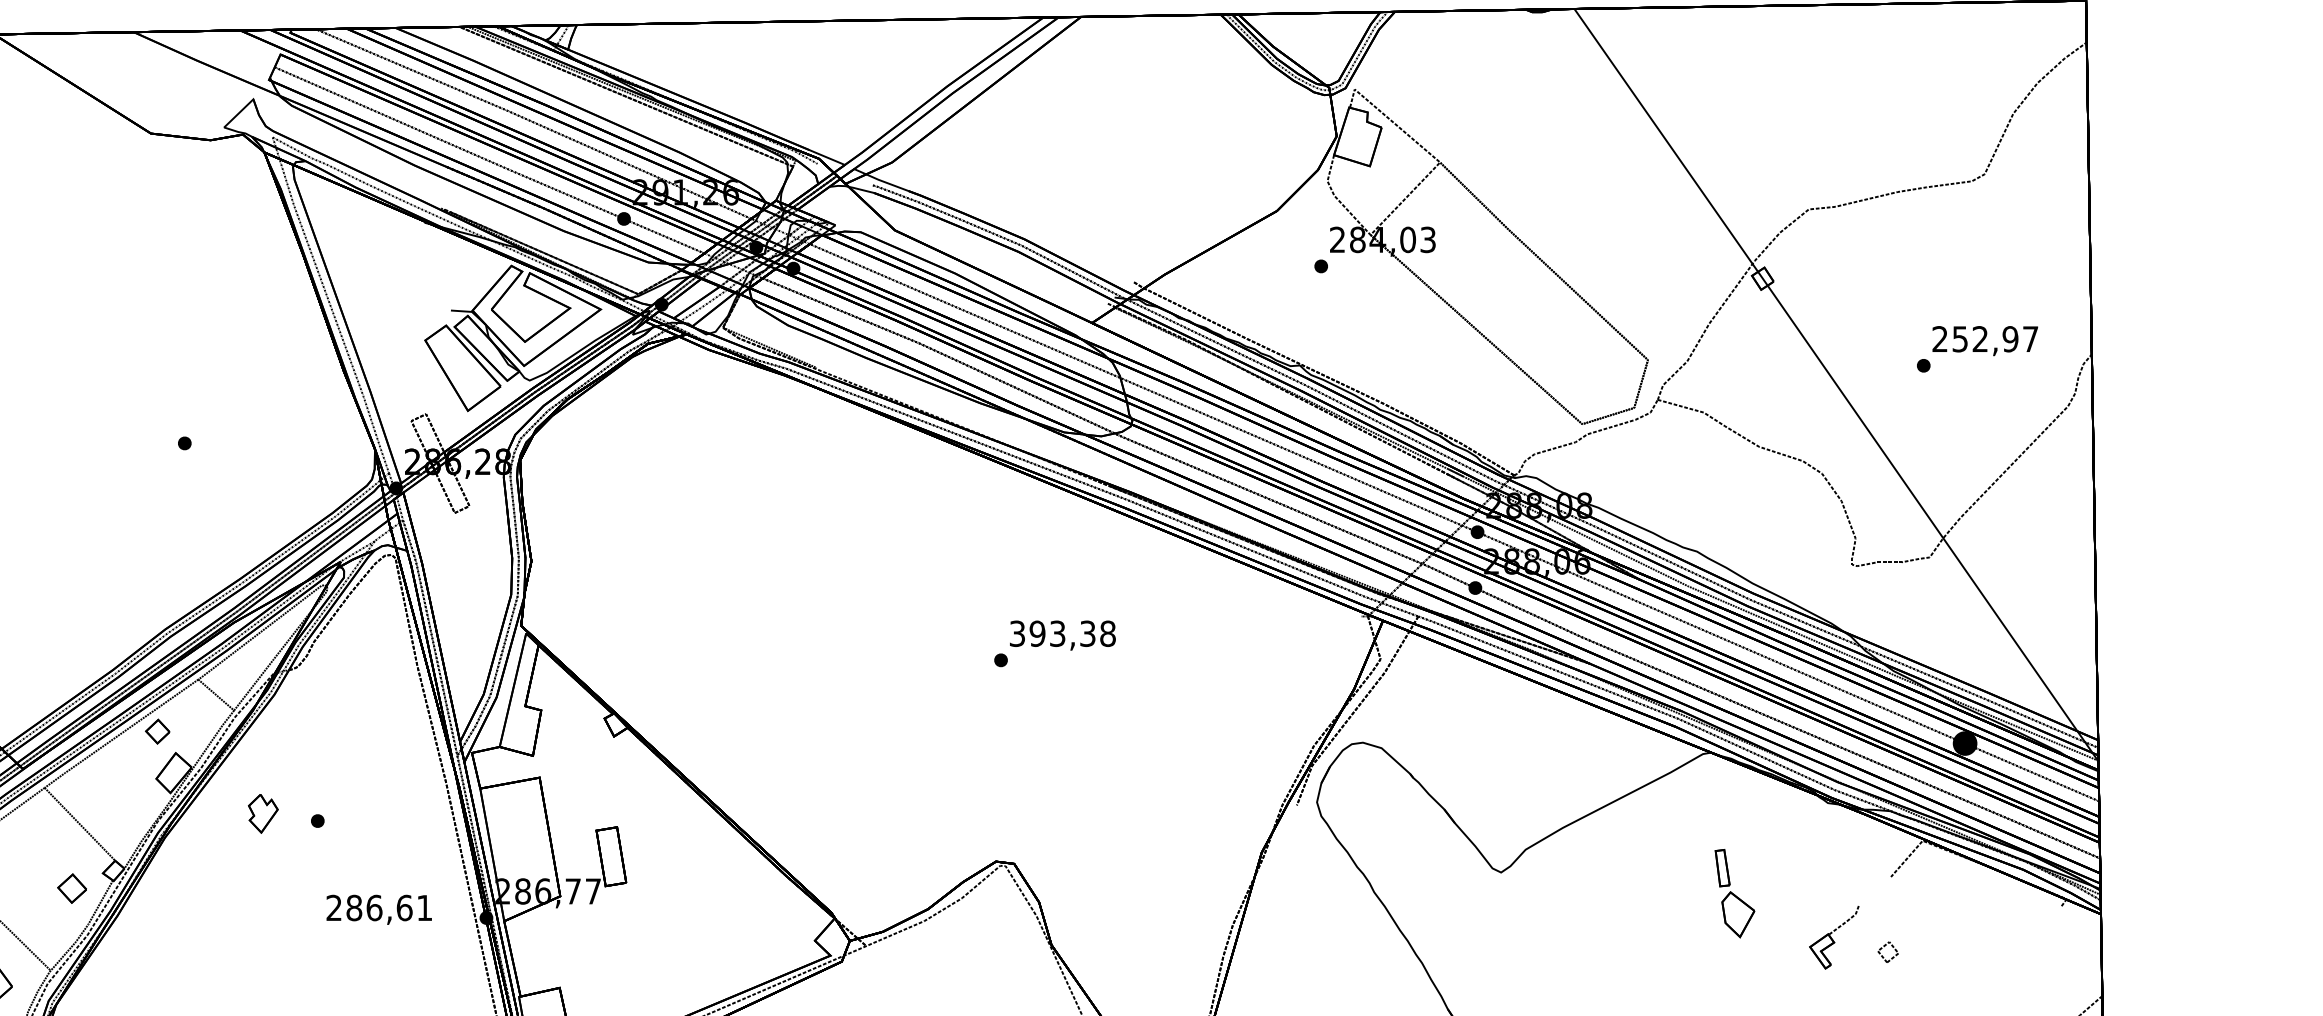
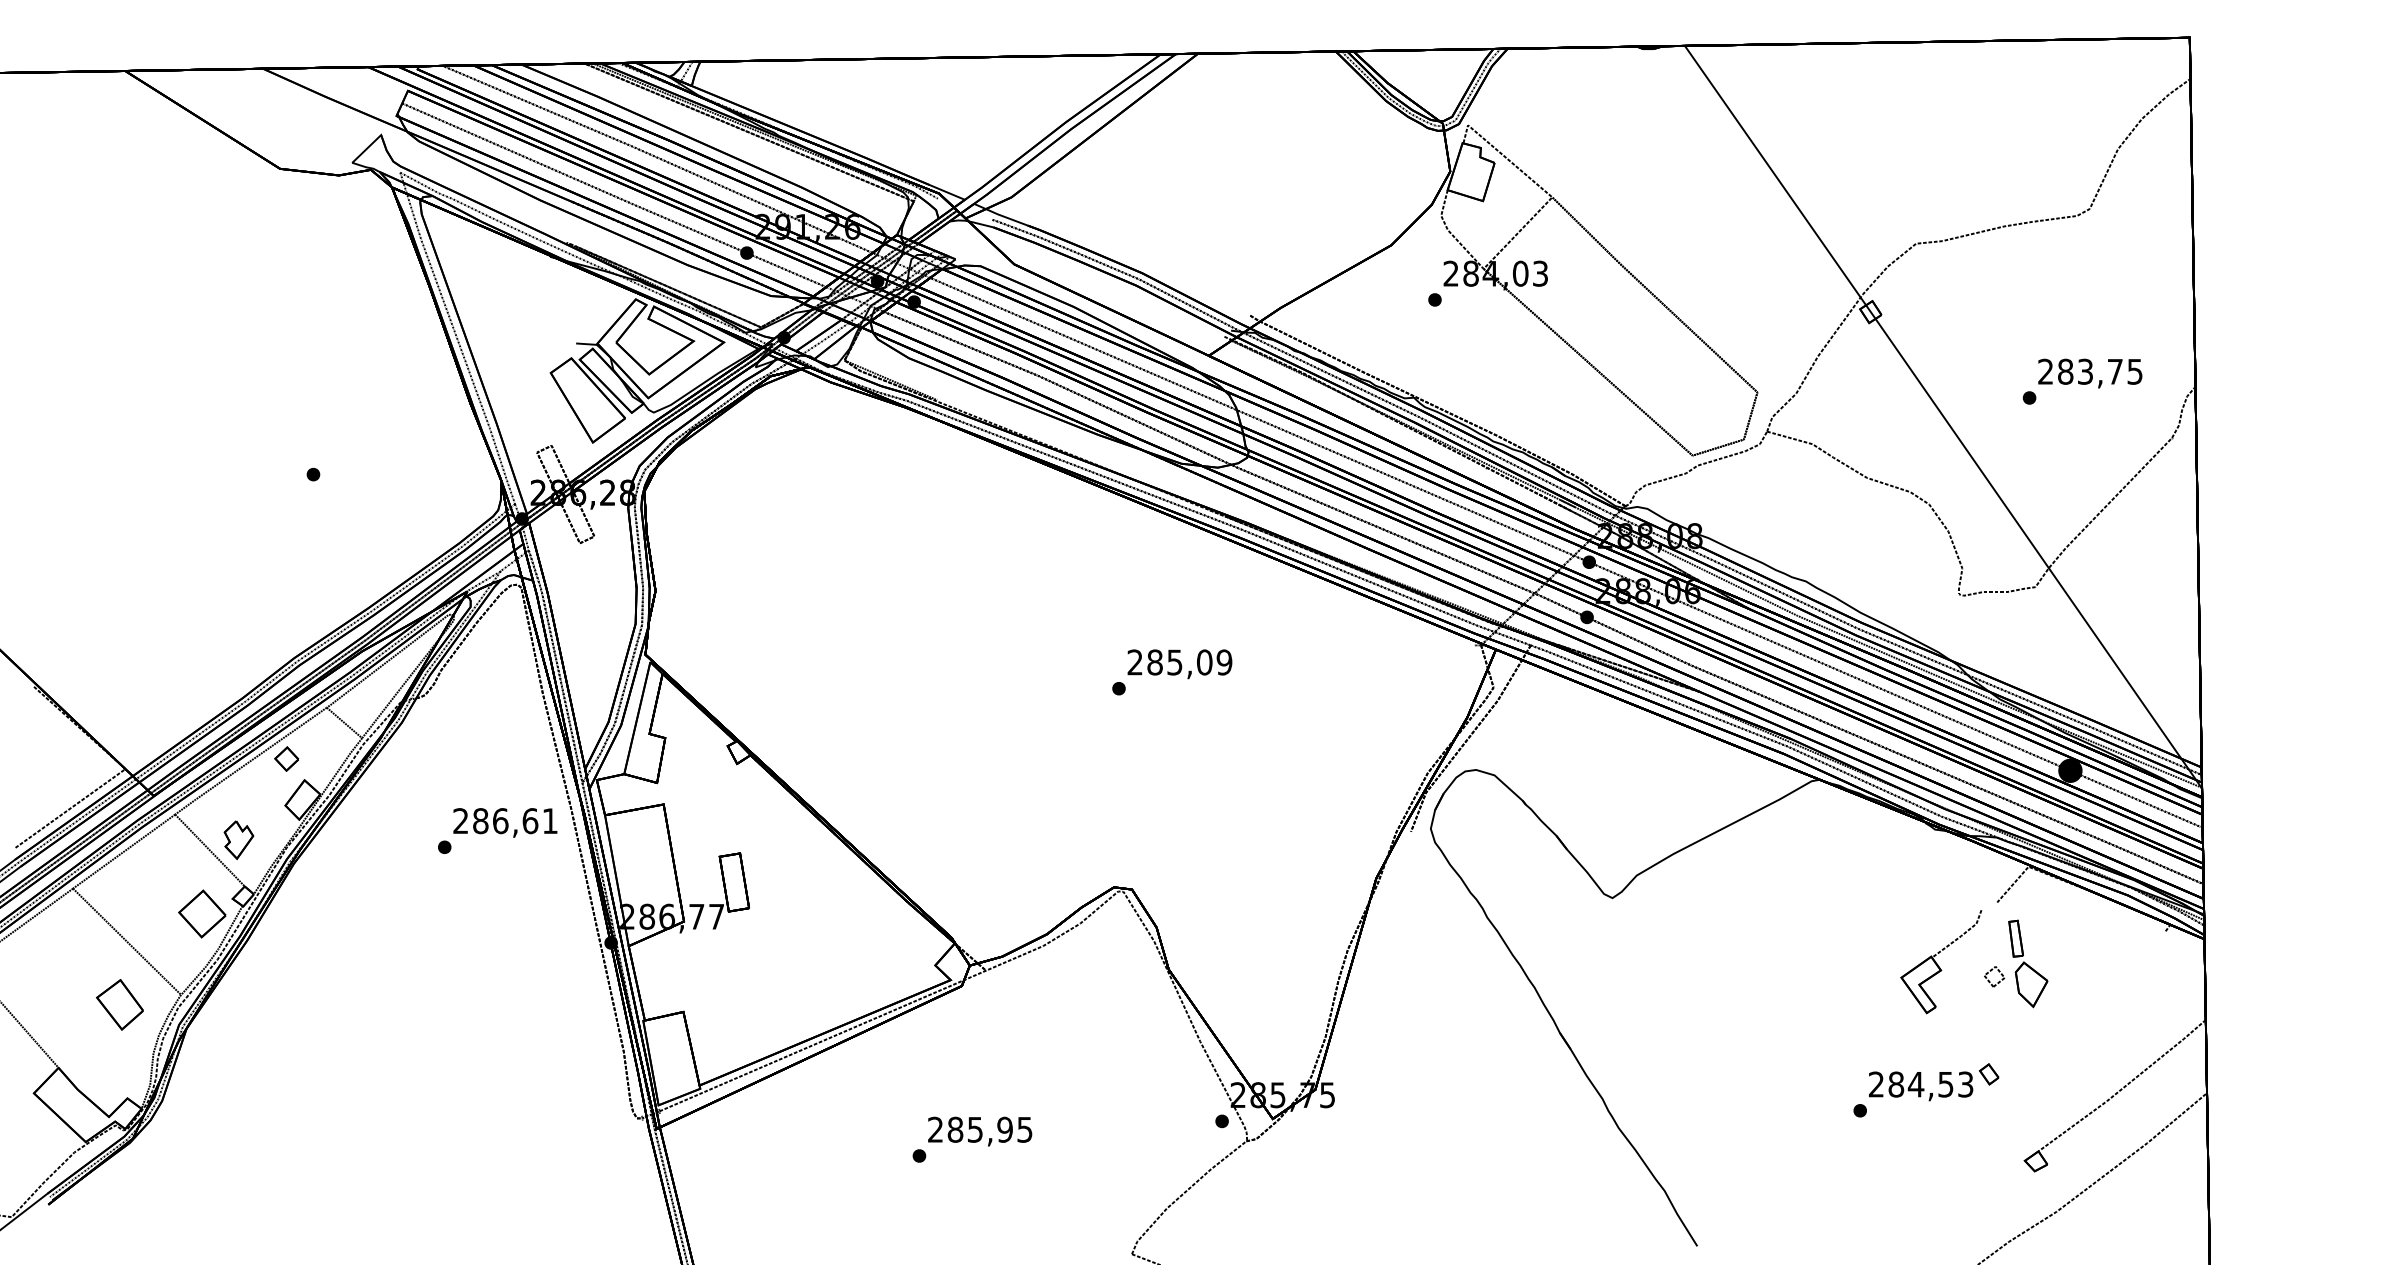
text: (1995, 338) -> (2100, 371), 252,97 -> 283,75
text: (1062, 633) -> (1179, 662), 393,38 -> 285,09
part: (262, 813) -> (238, 839), moved
part: (72, 888) -> (202, 913), size x1.67
part: (1735, 893) -> (2028, 963), moved
text: (379, 909) -> (505, 822), moved
part: (1834, 937) -> (1941, 962), size x1.67

